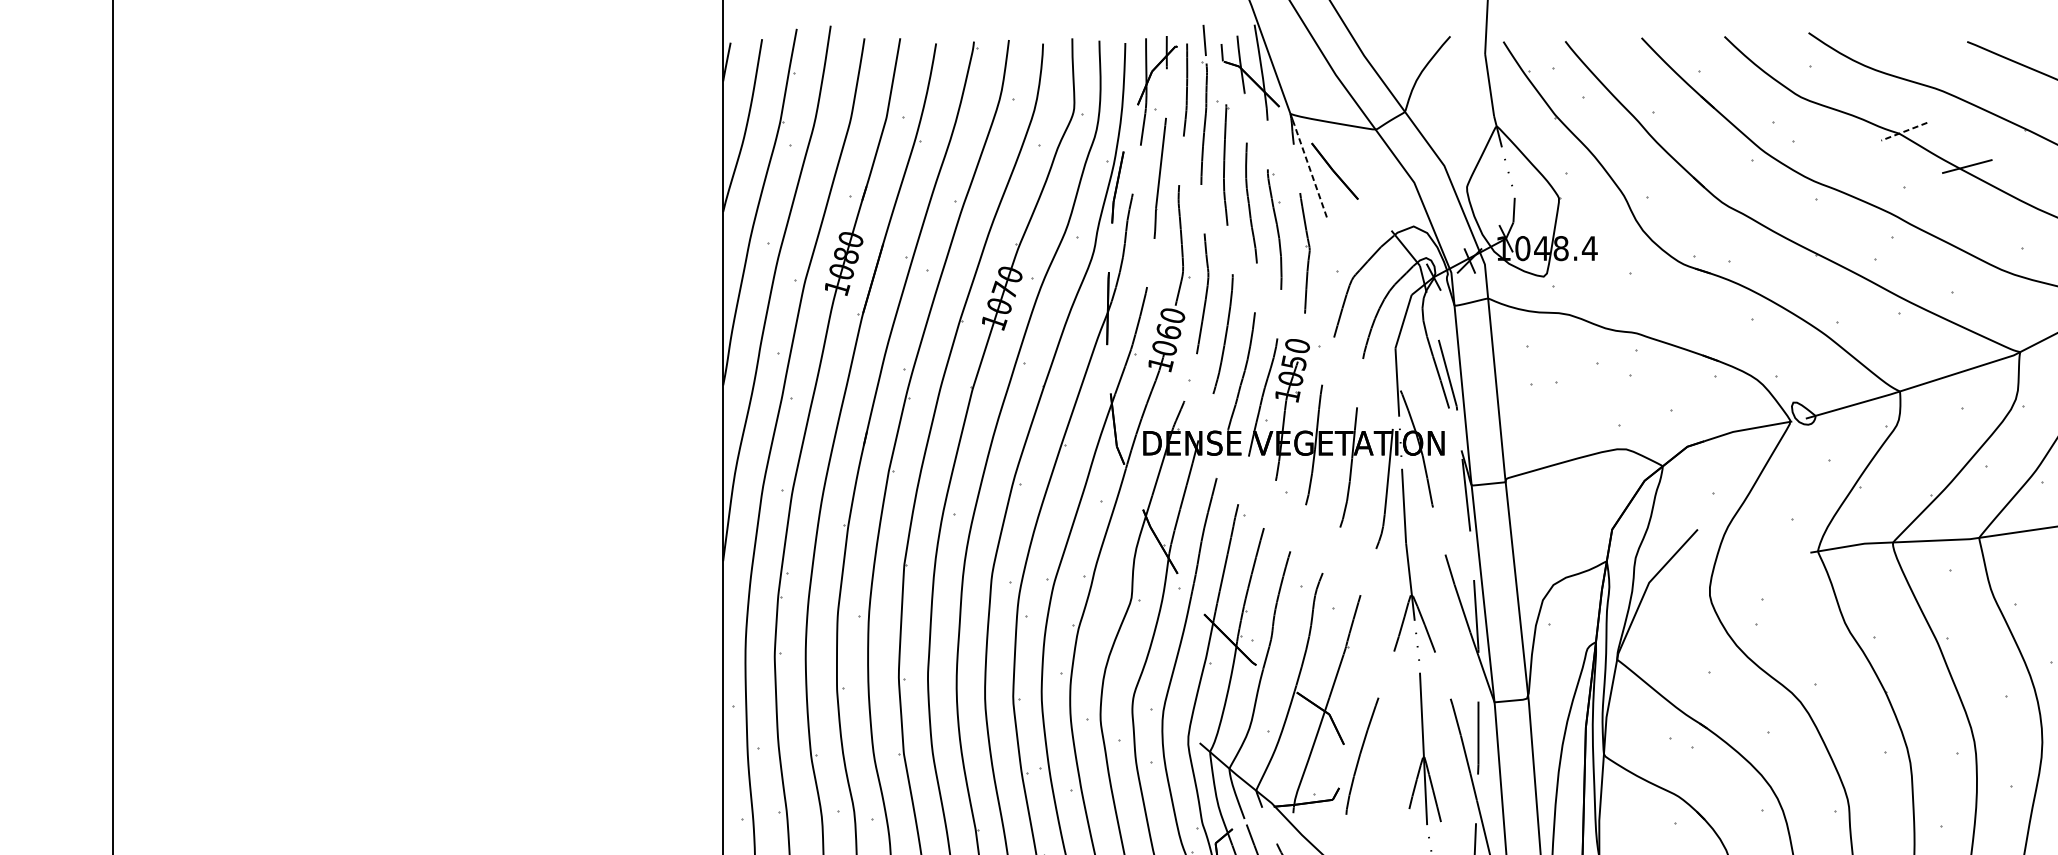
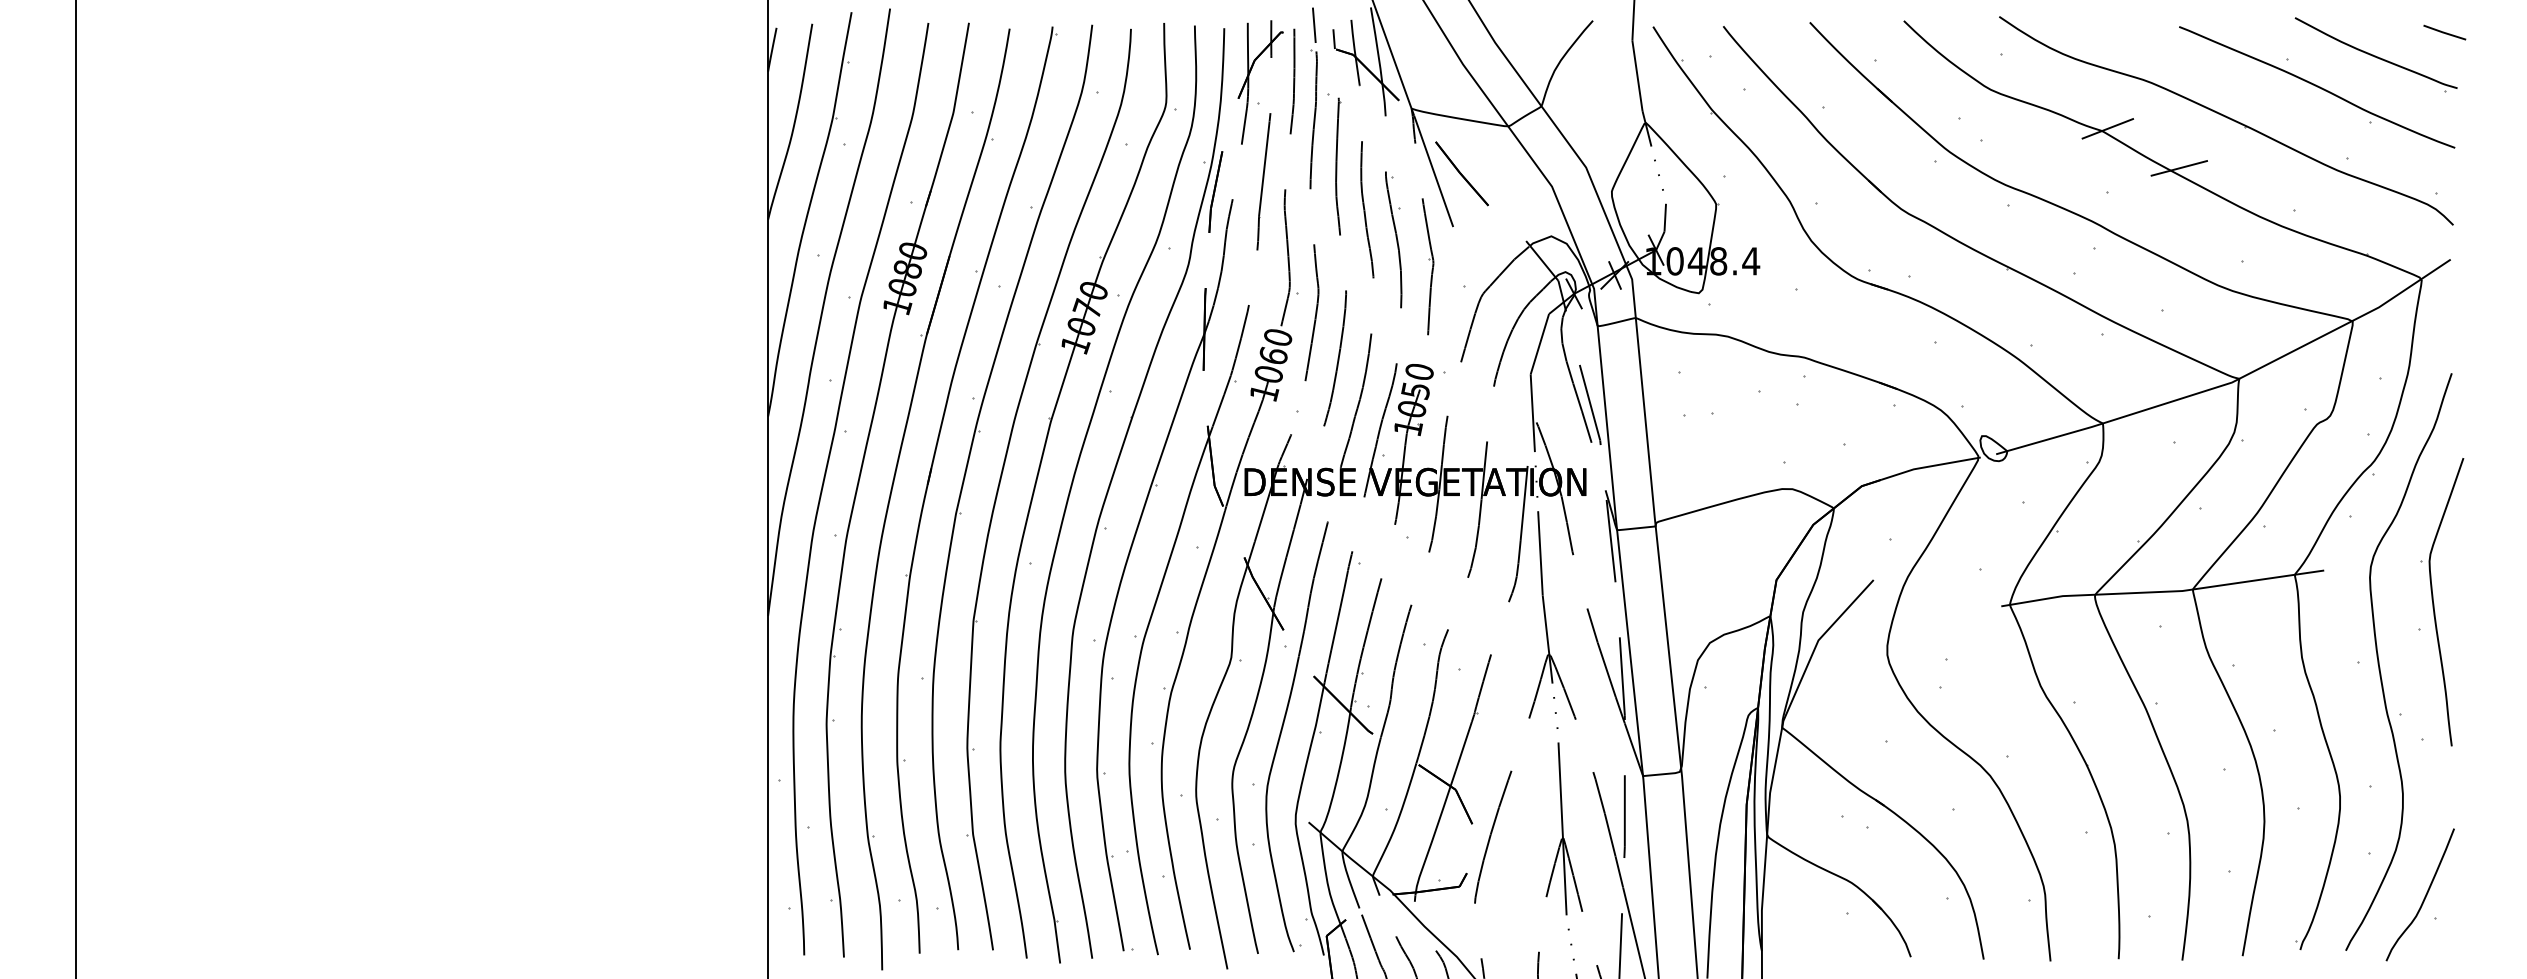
line: (1903, 131) -> (2107, 128), dashed -> solid
line: (1309, 168) -> (1433, 170), dashed -> solid

